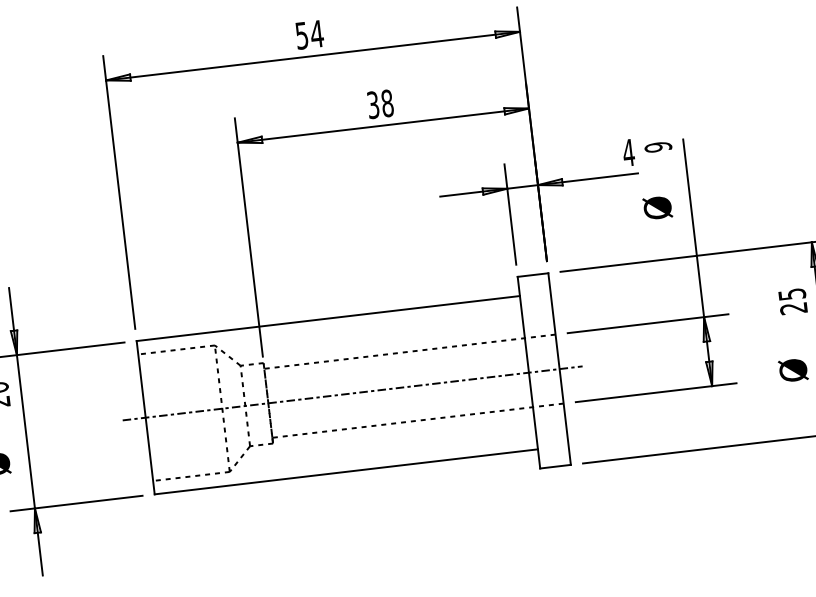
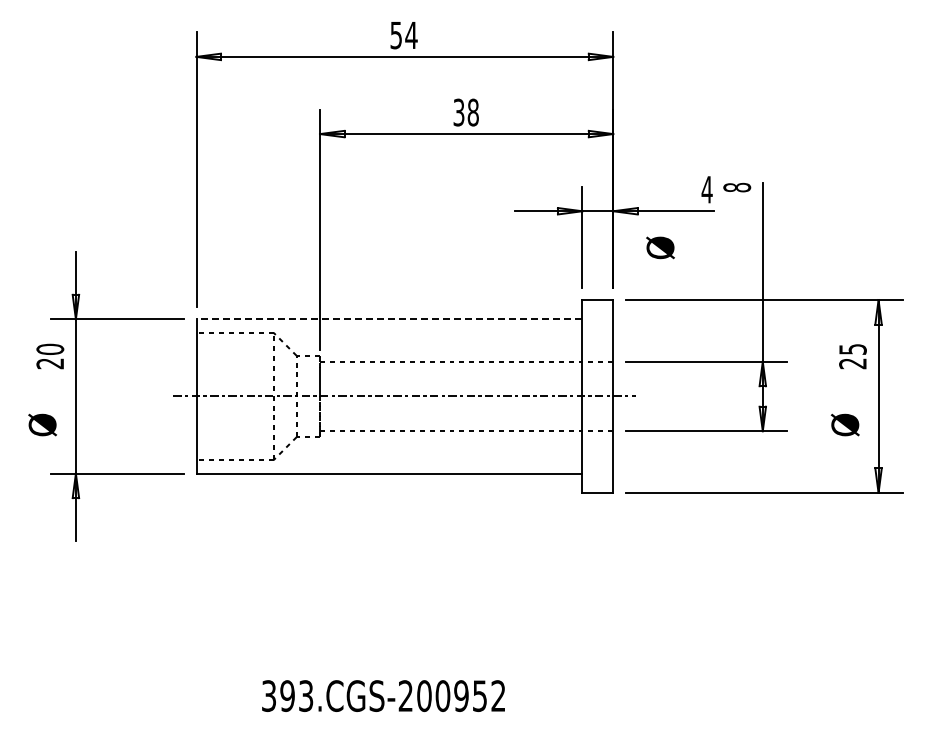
text: (658, 147) -> (737, 187), 9 -> 8
text: (657, 207) -> (660, 247), moved
line: (328, 318) -> (389, 319), solid -> dashed

